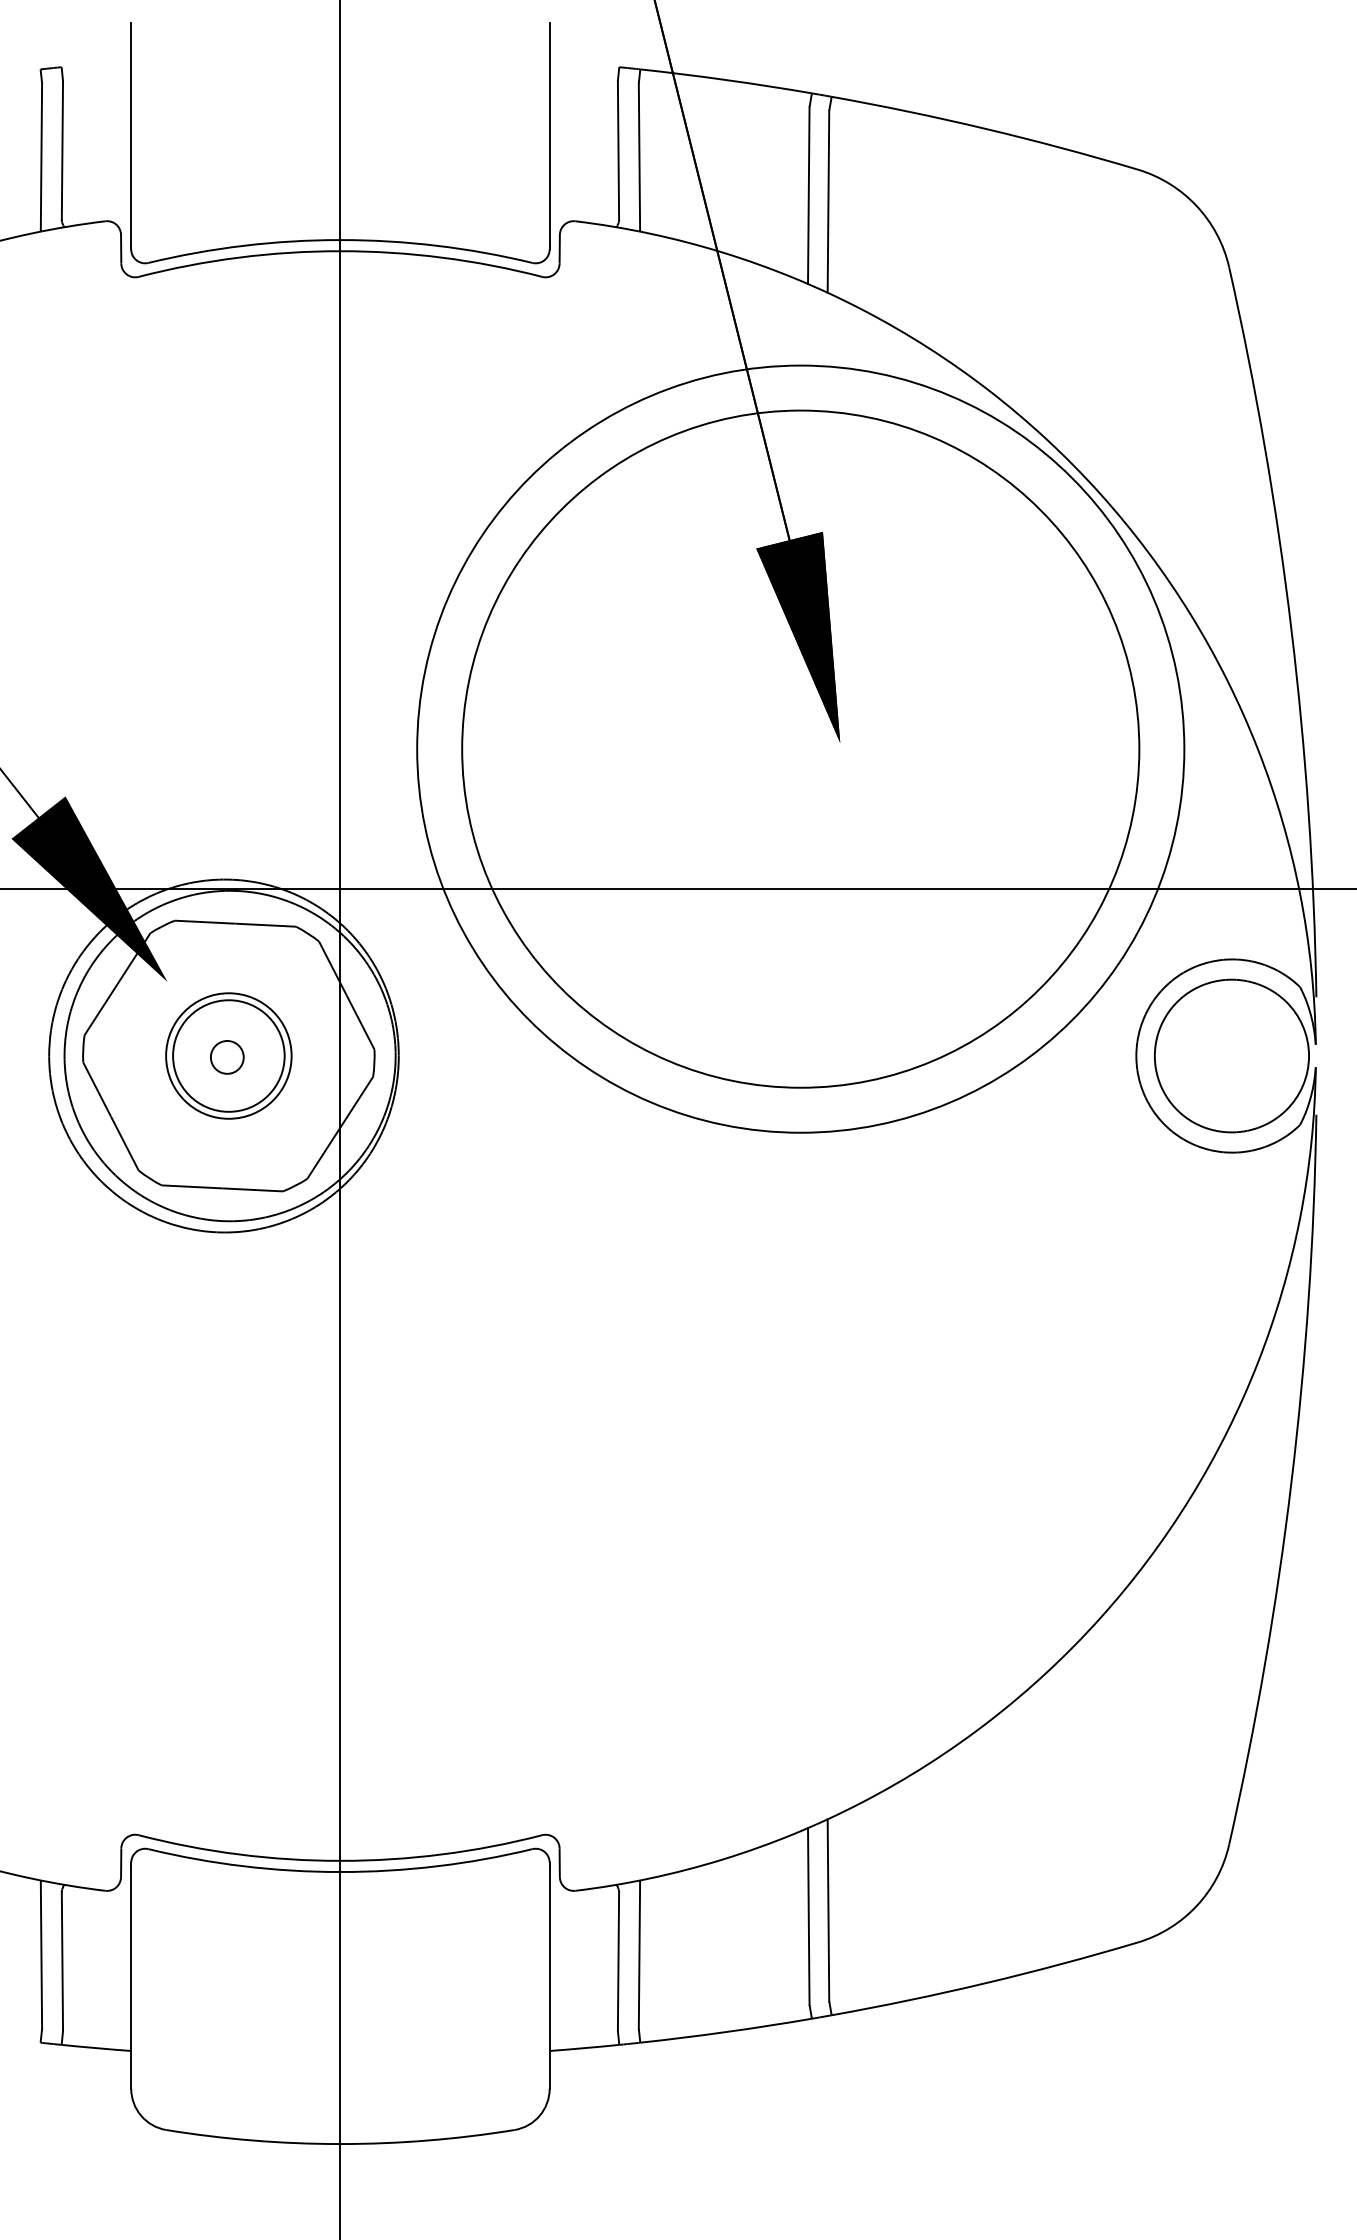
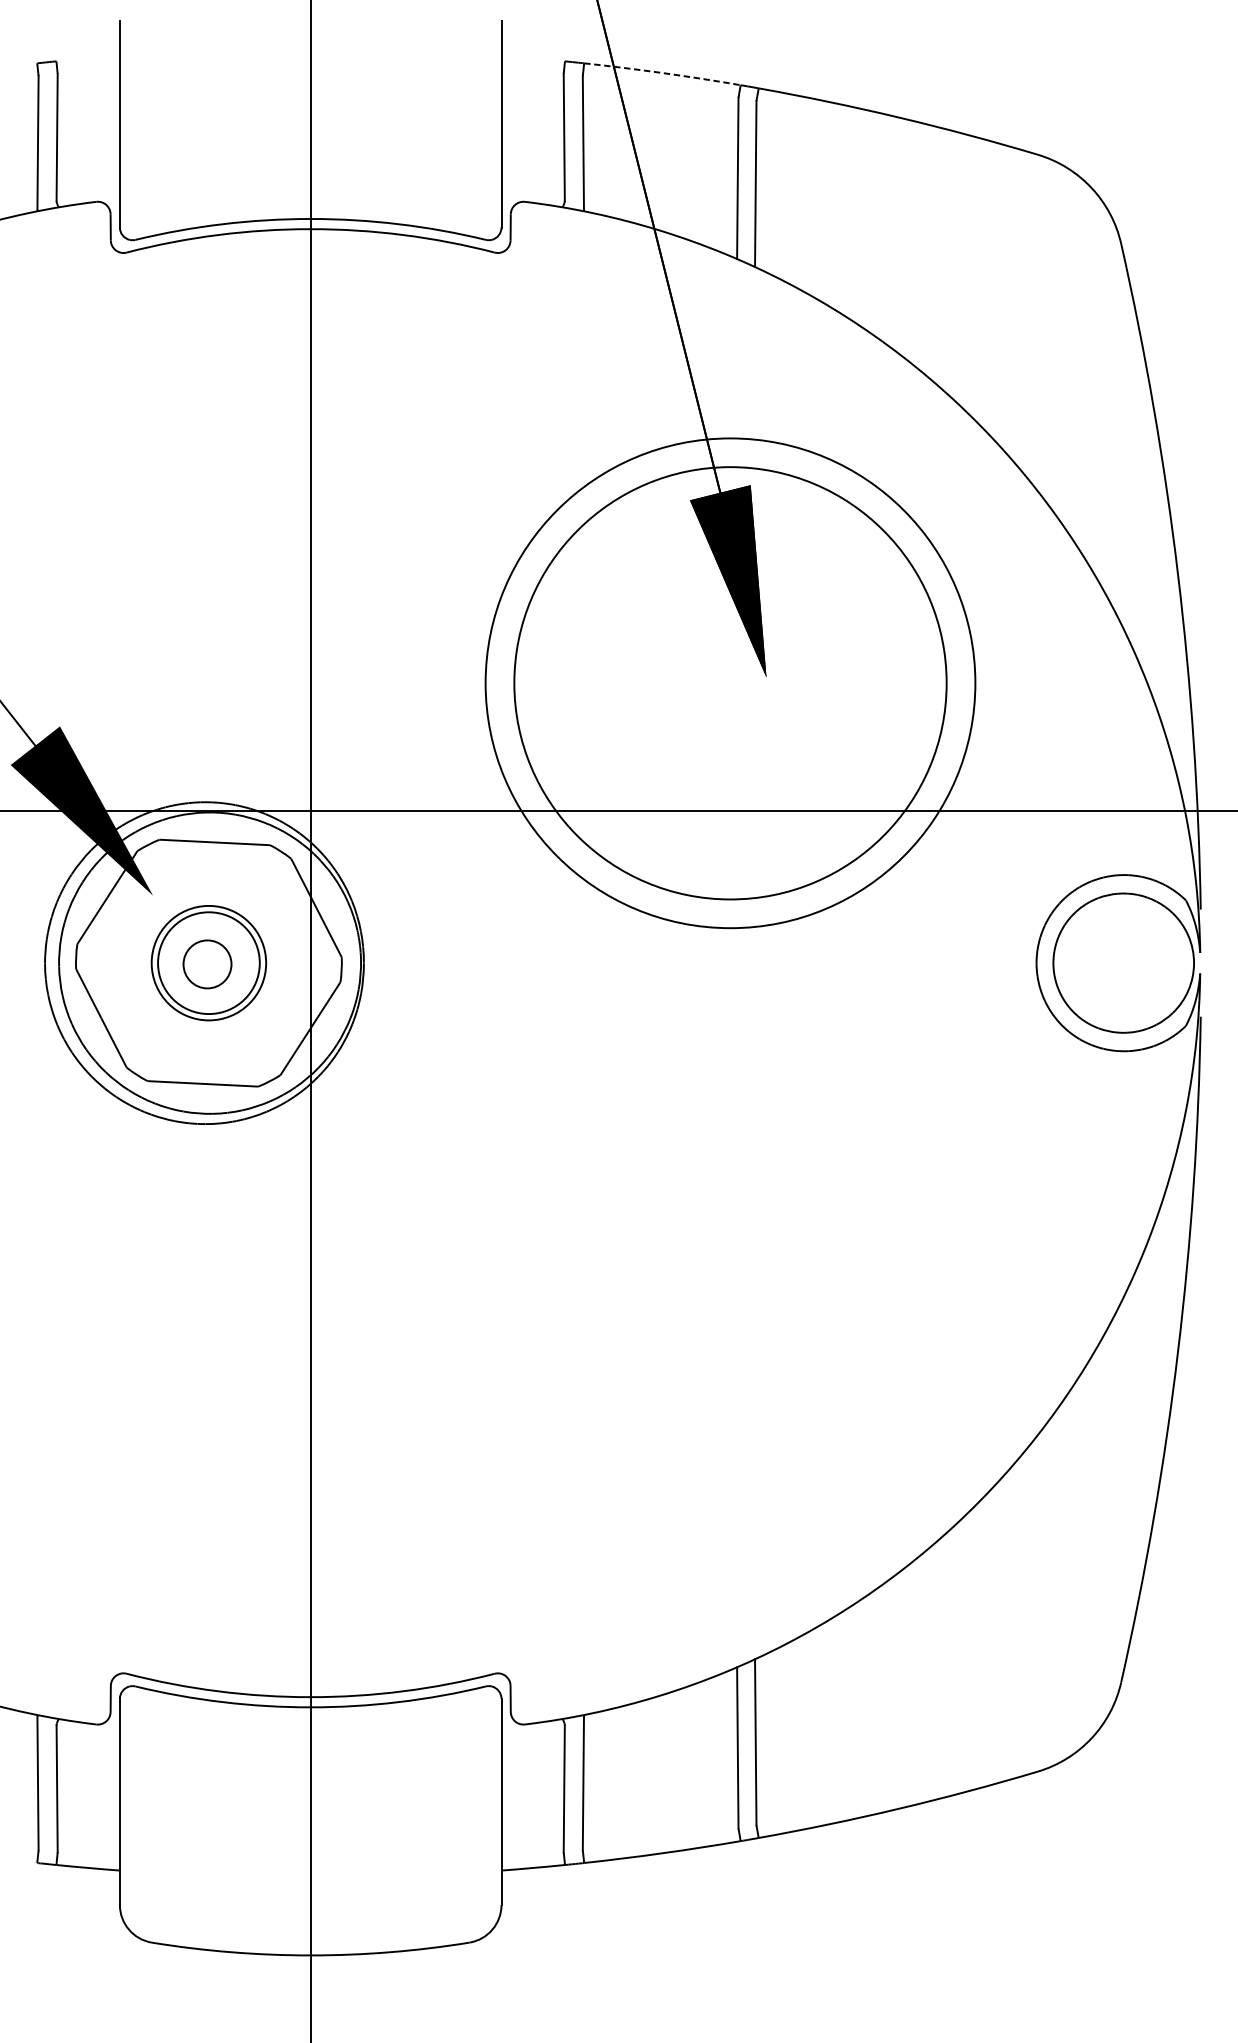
arc: (726, 80) -> (662, 73), solid -> dashed
circle: (800, 748) -> (730, 682), size x0.7
circle: (800, 748) -> (730, 682), size x0.7
circle: (226, 1056) -> (206, 963), size x1.6

